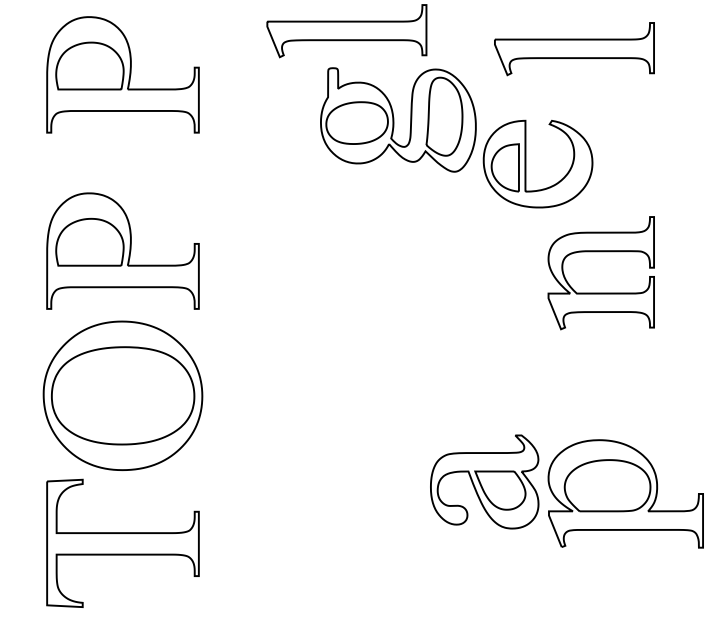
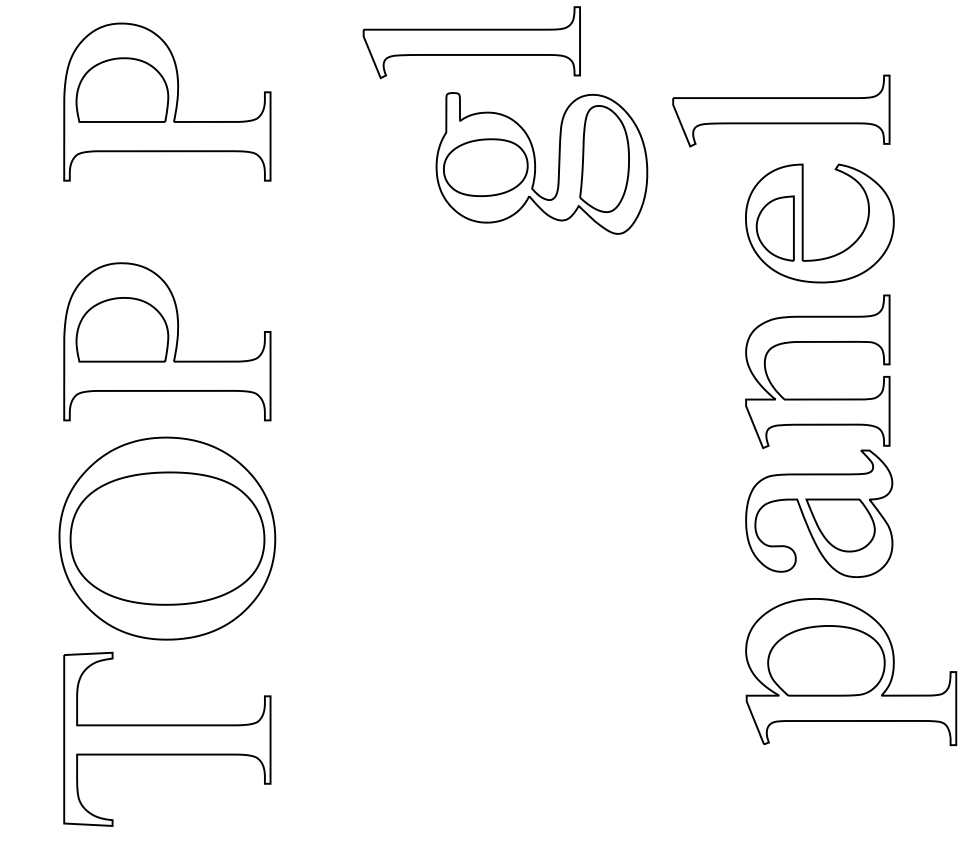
part: (574, 48) -> (781, 110), moved
part: (526, 164) -> (803, 223), moved
part: (484, 481) -> (819, 513), moved

